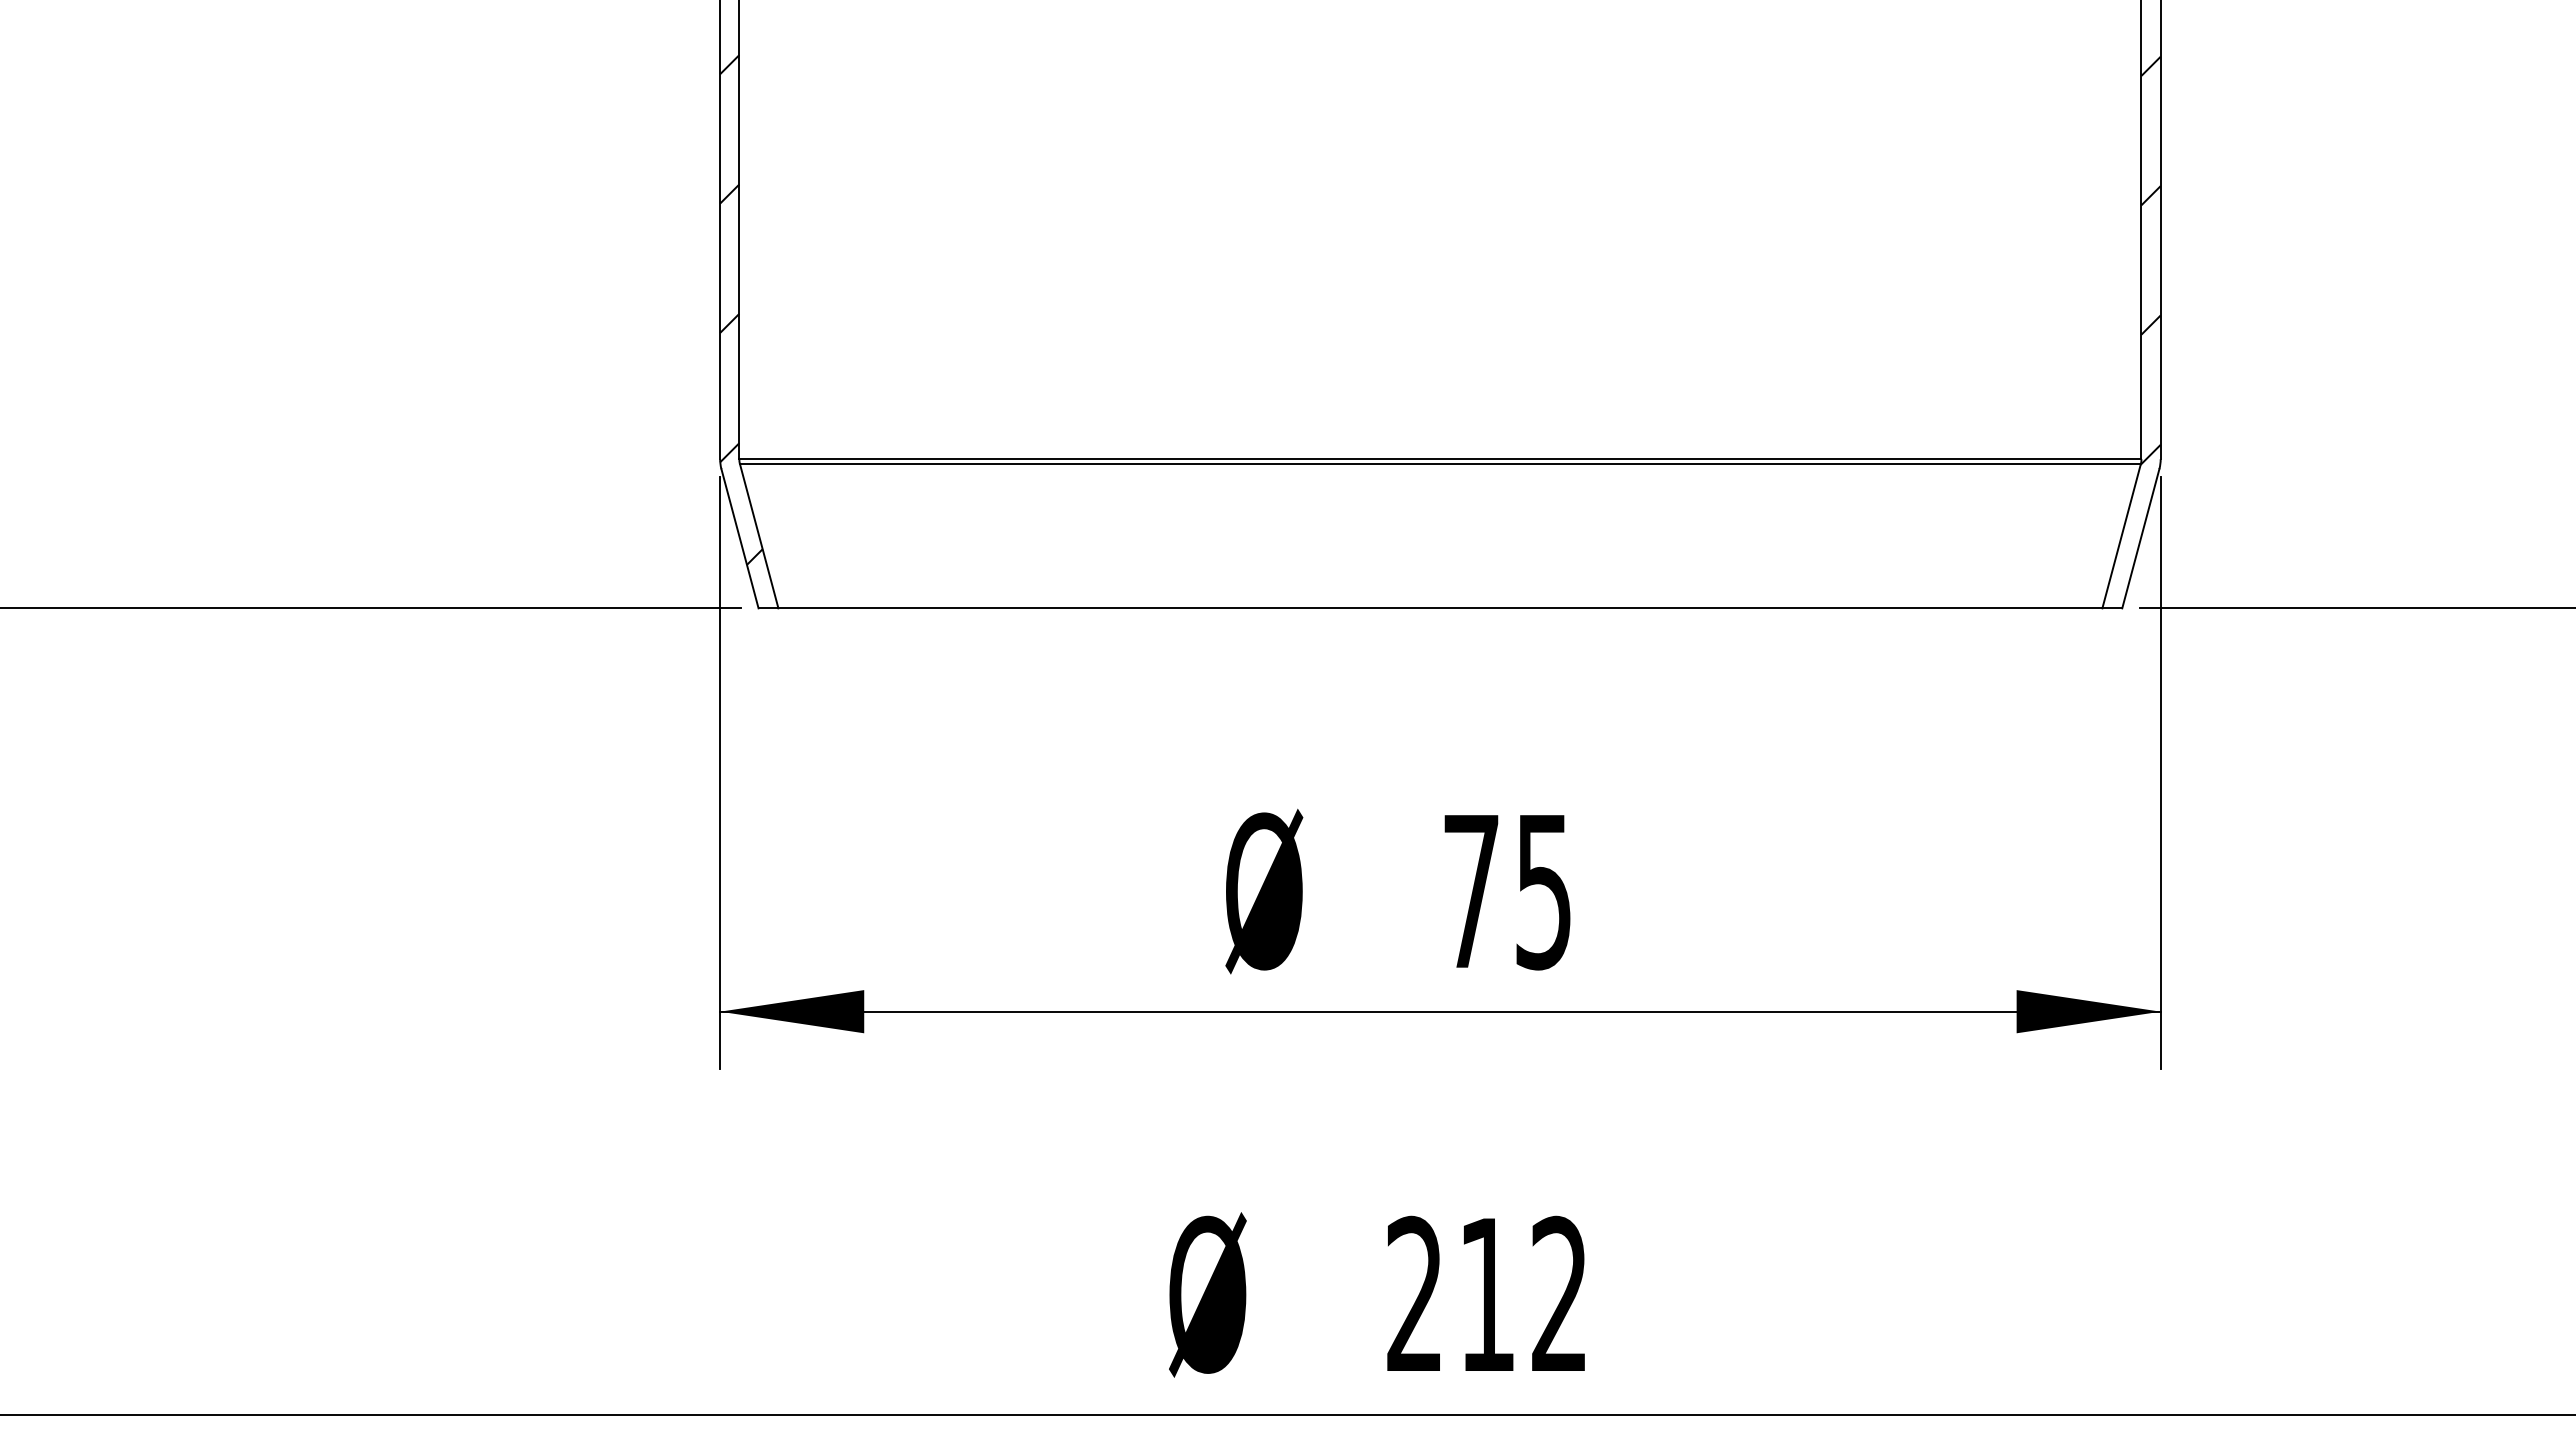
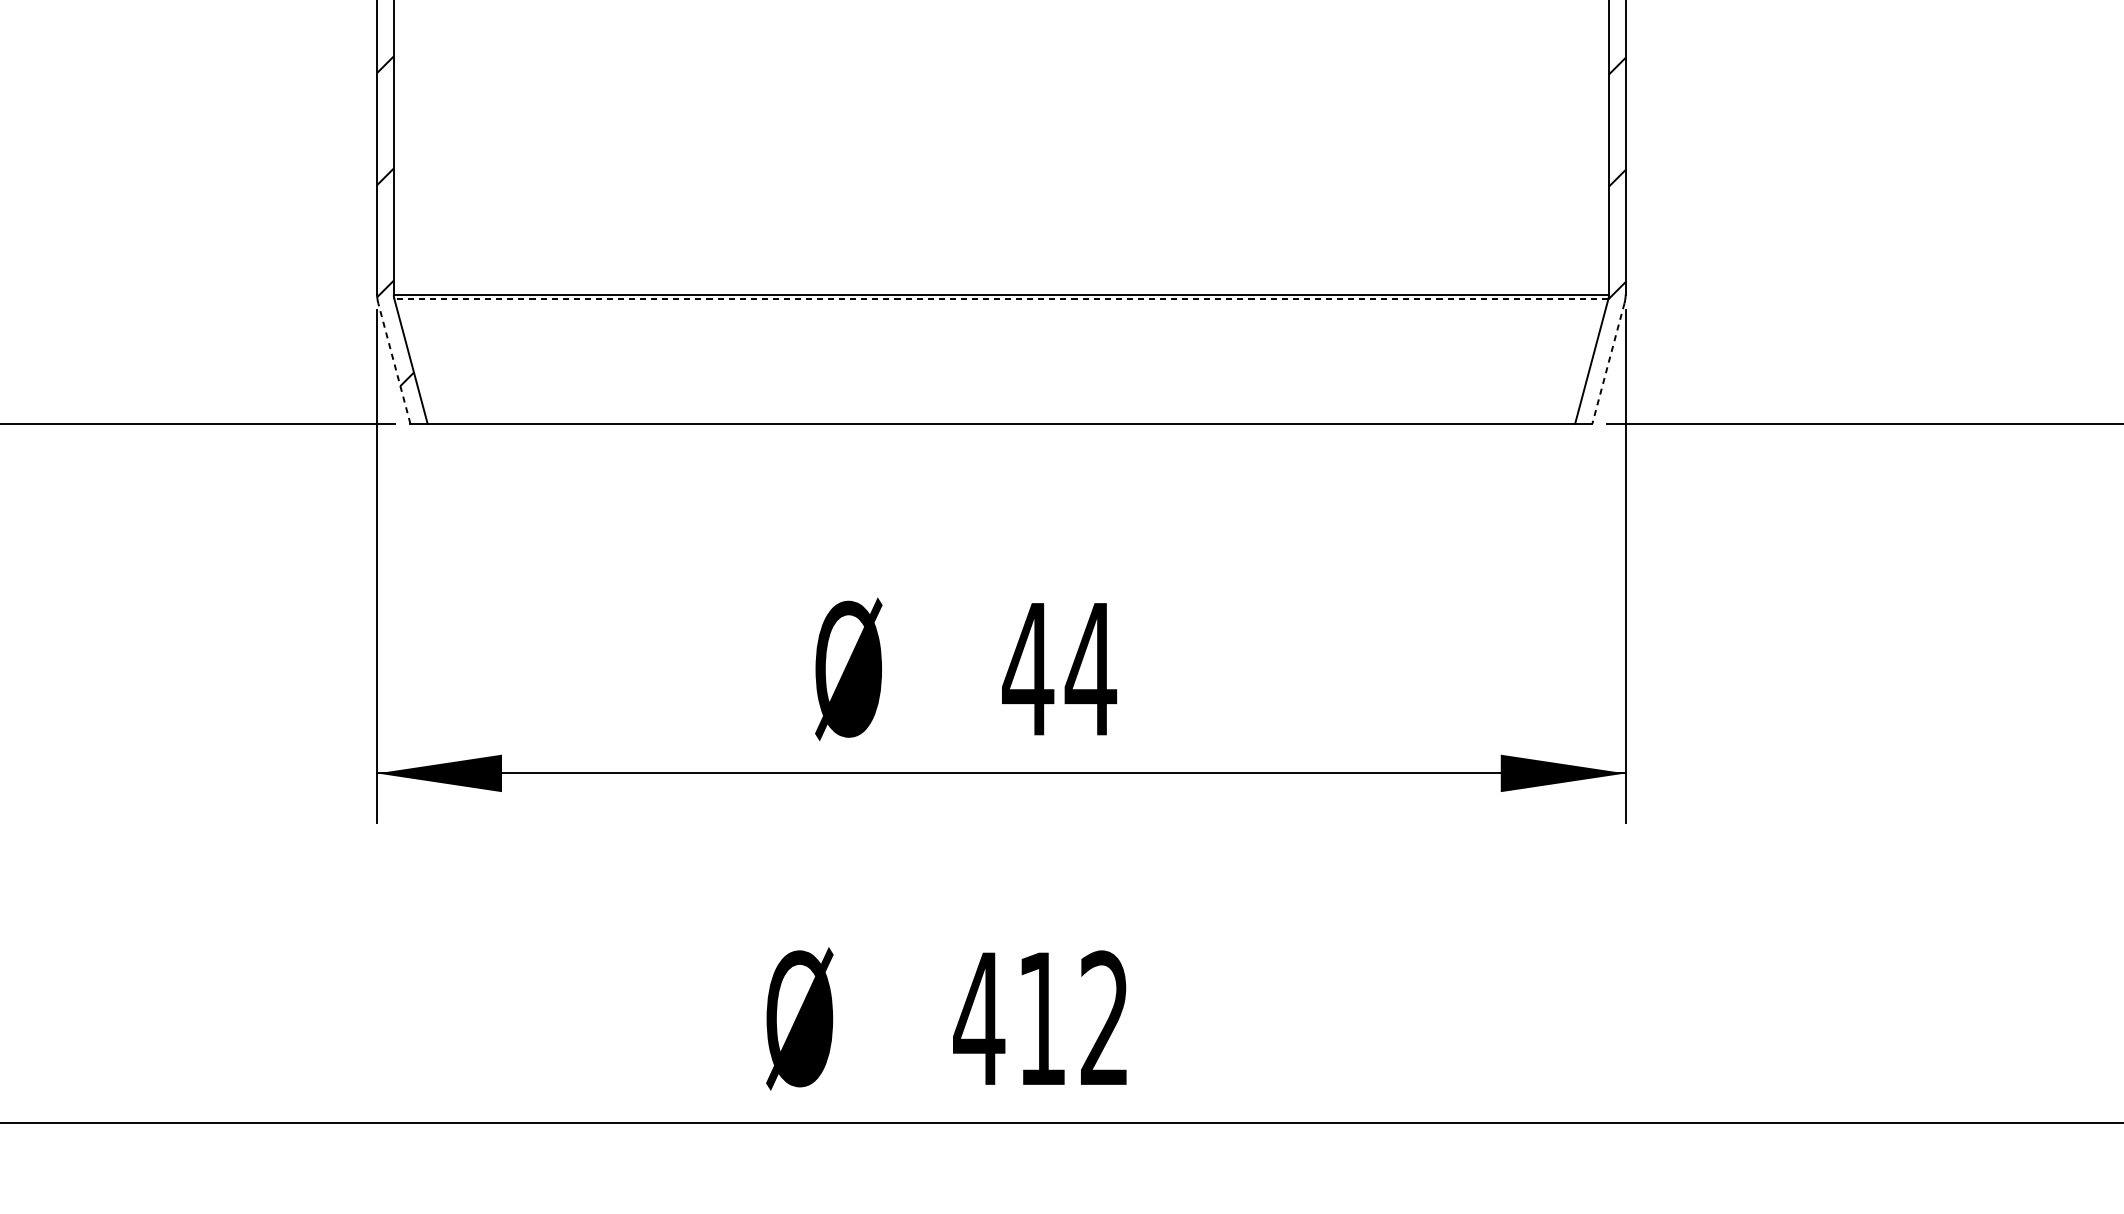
line: (1439, 464) -> (1000, 299), solid -> dashed
line: (739, 538) -> (393, 363), solid -> dashed
line: (2140, 539) -> (1608, 364), solid -> dashed
text: (1507, 892) -> (1059, 670), 75 -> 44
text: (1414, 1292) -> (978, 1016), 212 -> 412

